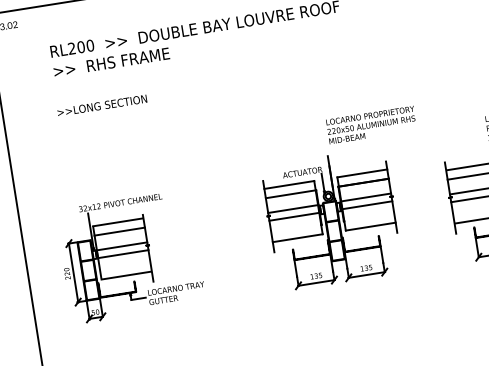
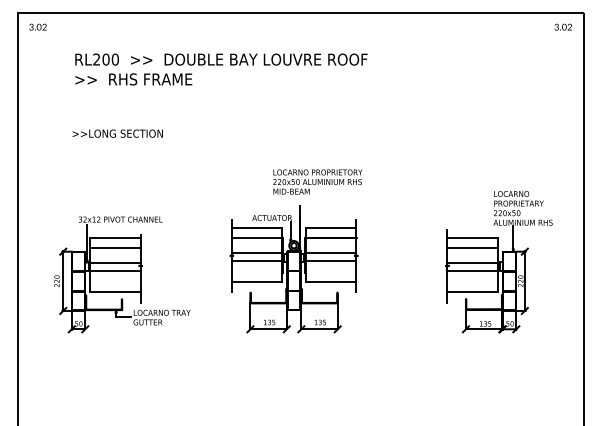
text: (101, 105) -> (117, 133), moved
text: (371, 124) -> (317, 181), moved
part: (331, 220) -> (293, 269), moved

